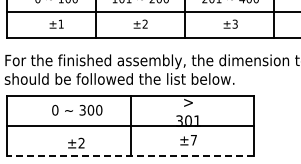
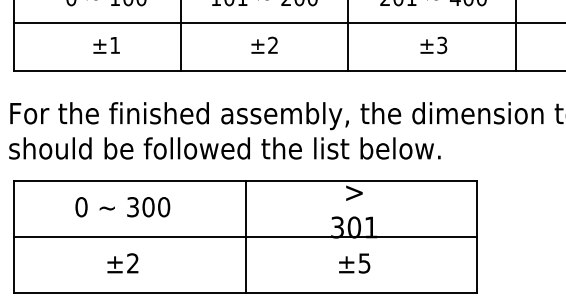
text: (77, 109) -> (123, 205), moved
text: (193, 140) -> (363, 263), ±7 -> ±5
text: (76, 142) -> (123, 262), moved
line: (130, 156) -> (245, 294), dashed -> solid

